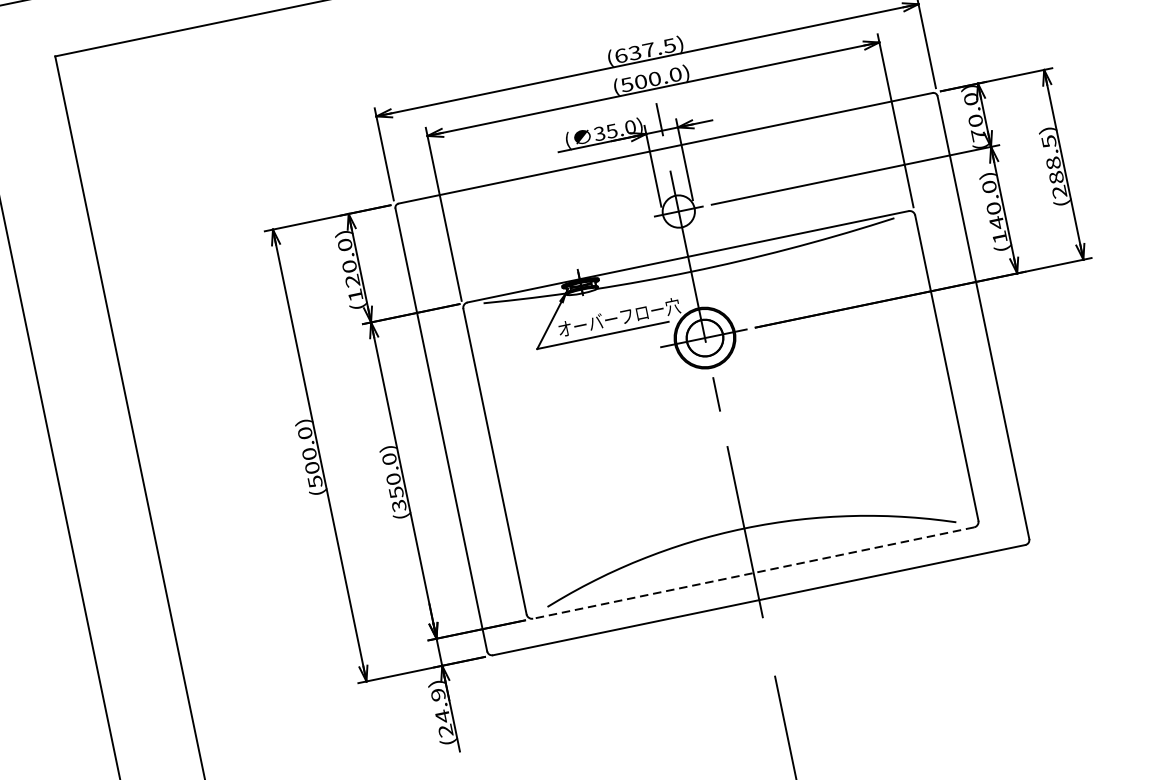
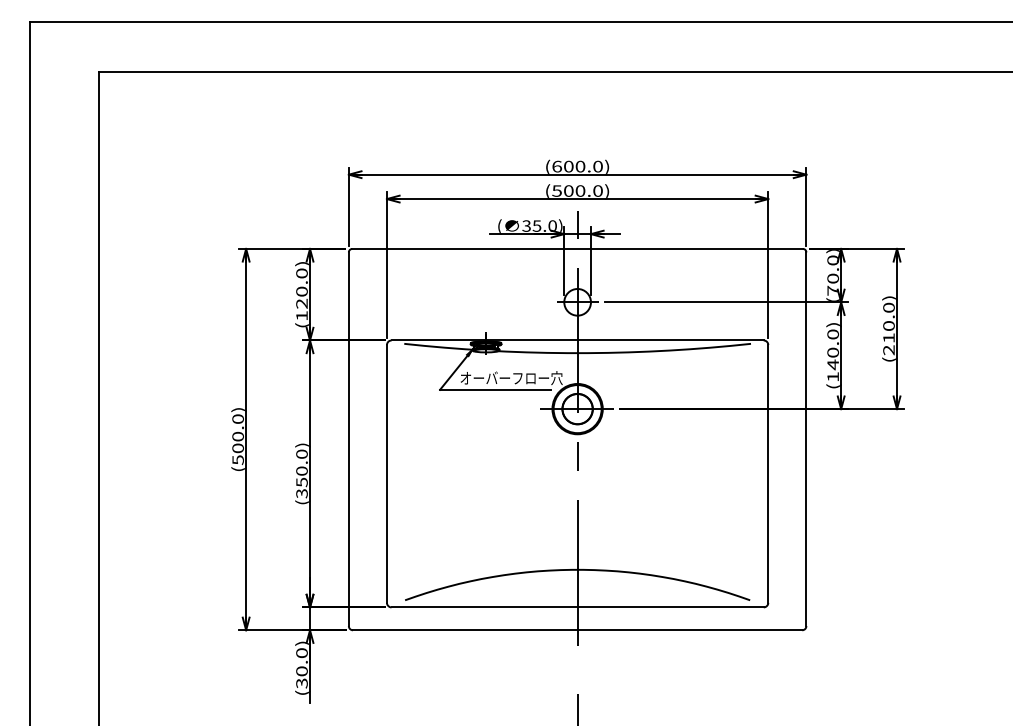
text: (652, 49) -> (583, 166), (637.5) -> (600.0)
text: (1052, 159) -> (888, 322), (288.5) -> (210.0)
line: (753, 573) -> (577, 607), dashed -> solid
text: (441, 713) -> (301, 668), (24.9) -> (30.0)

